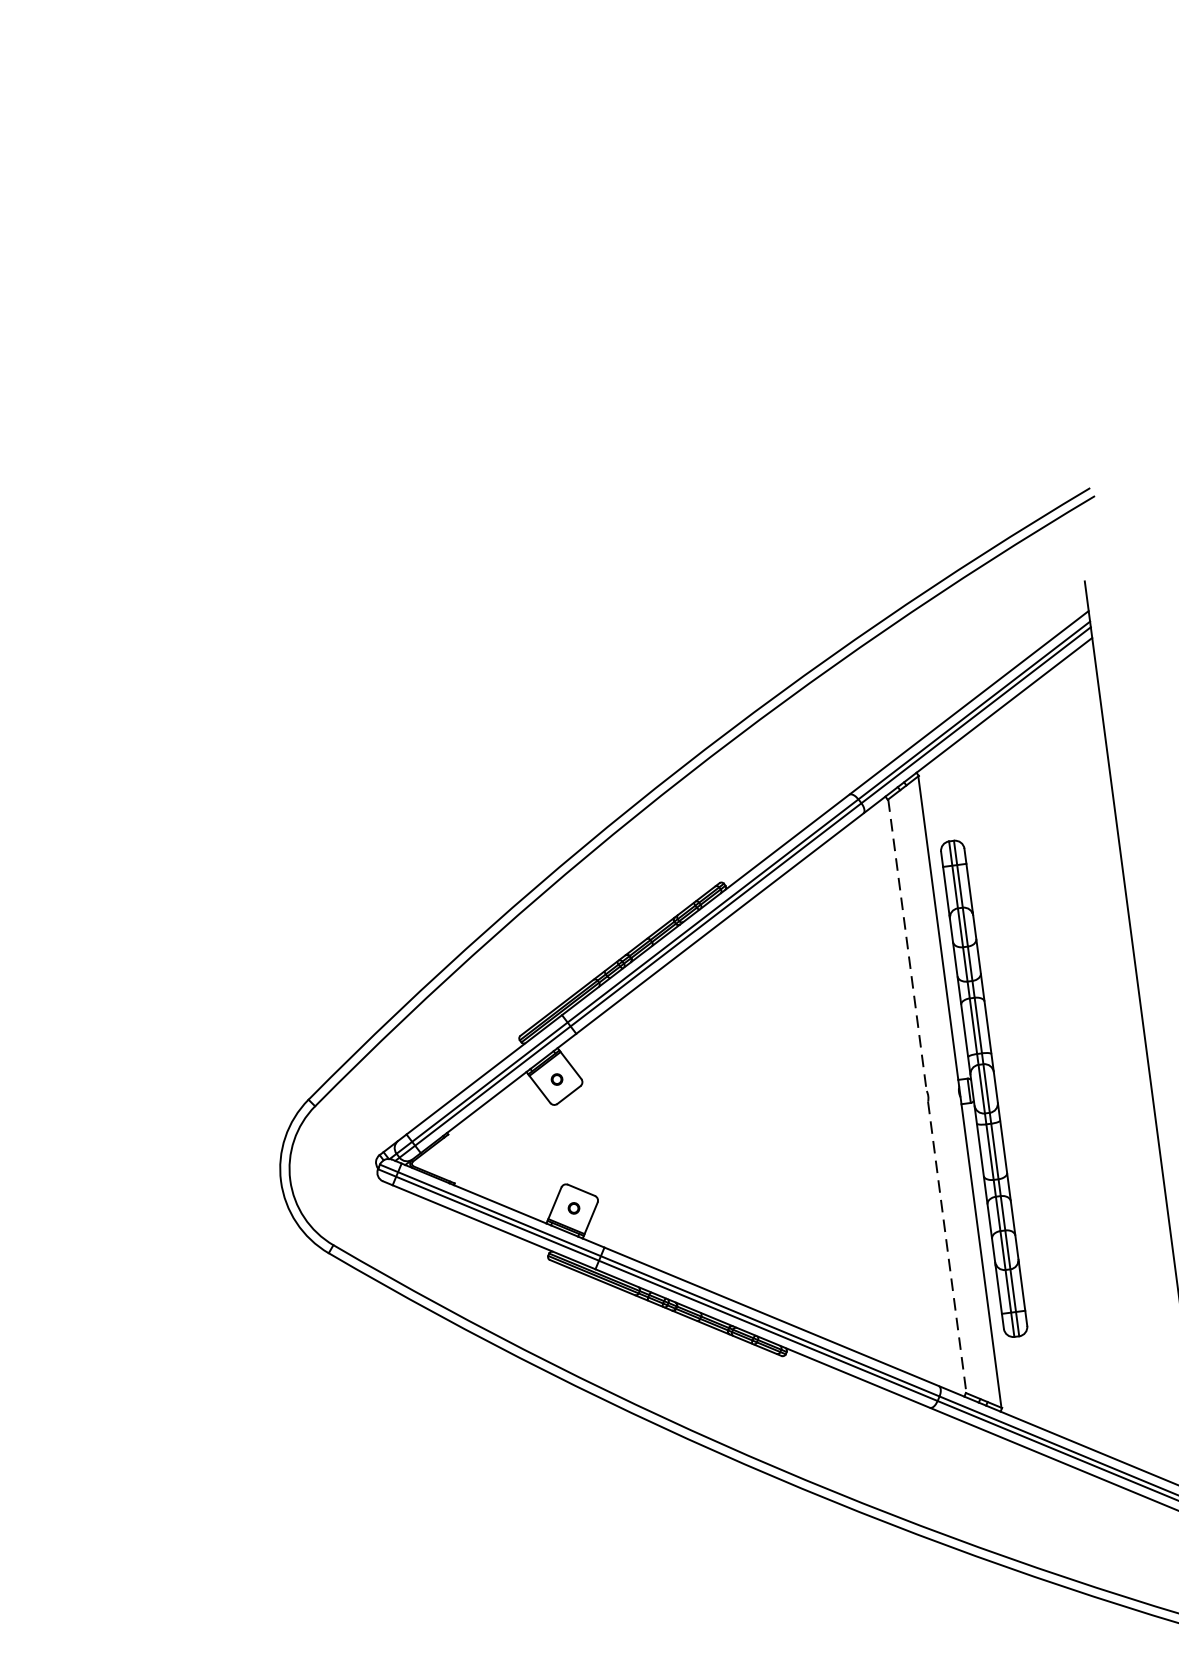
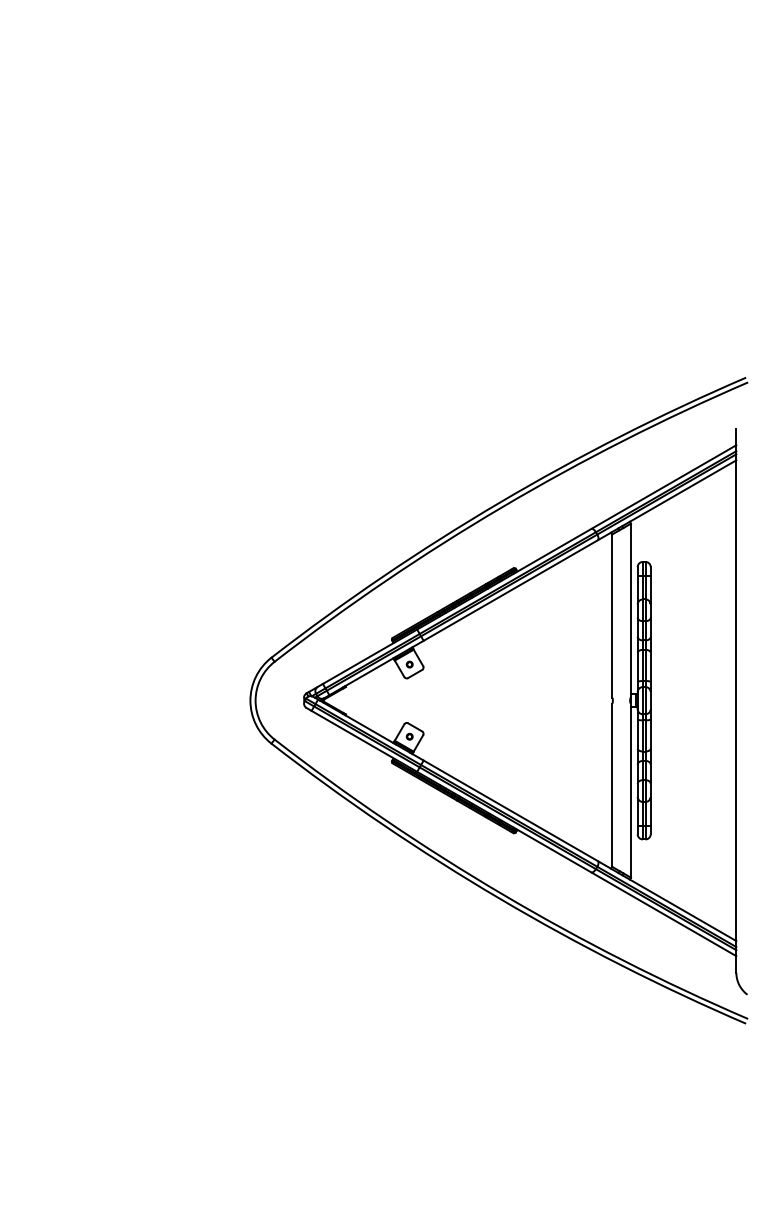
line: (907, 945) -> (612, 616), dashed -> solid
line: (947, 1247) -> (612, 785), dashed -> solid

